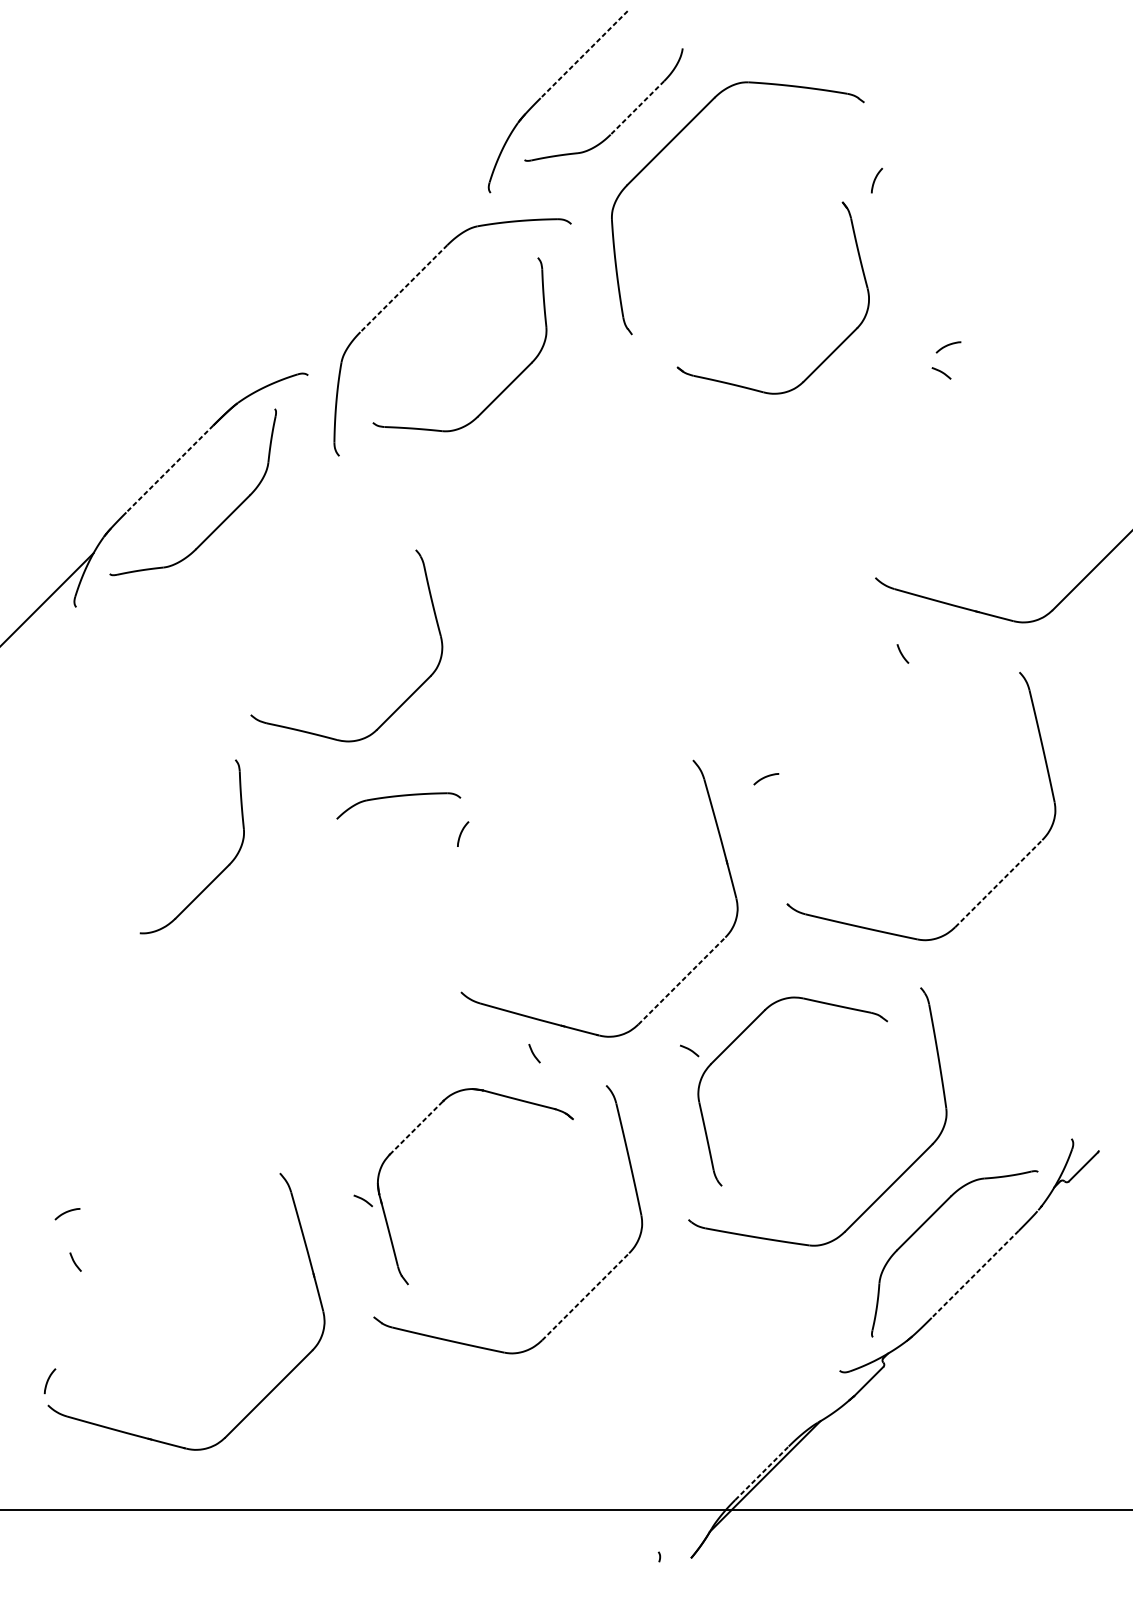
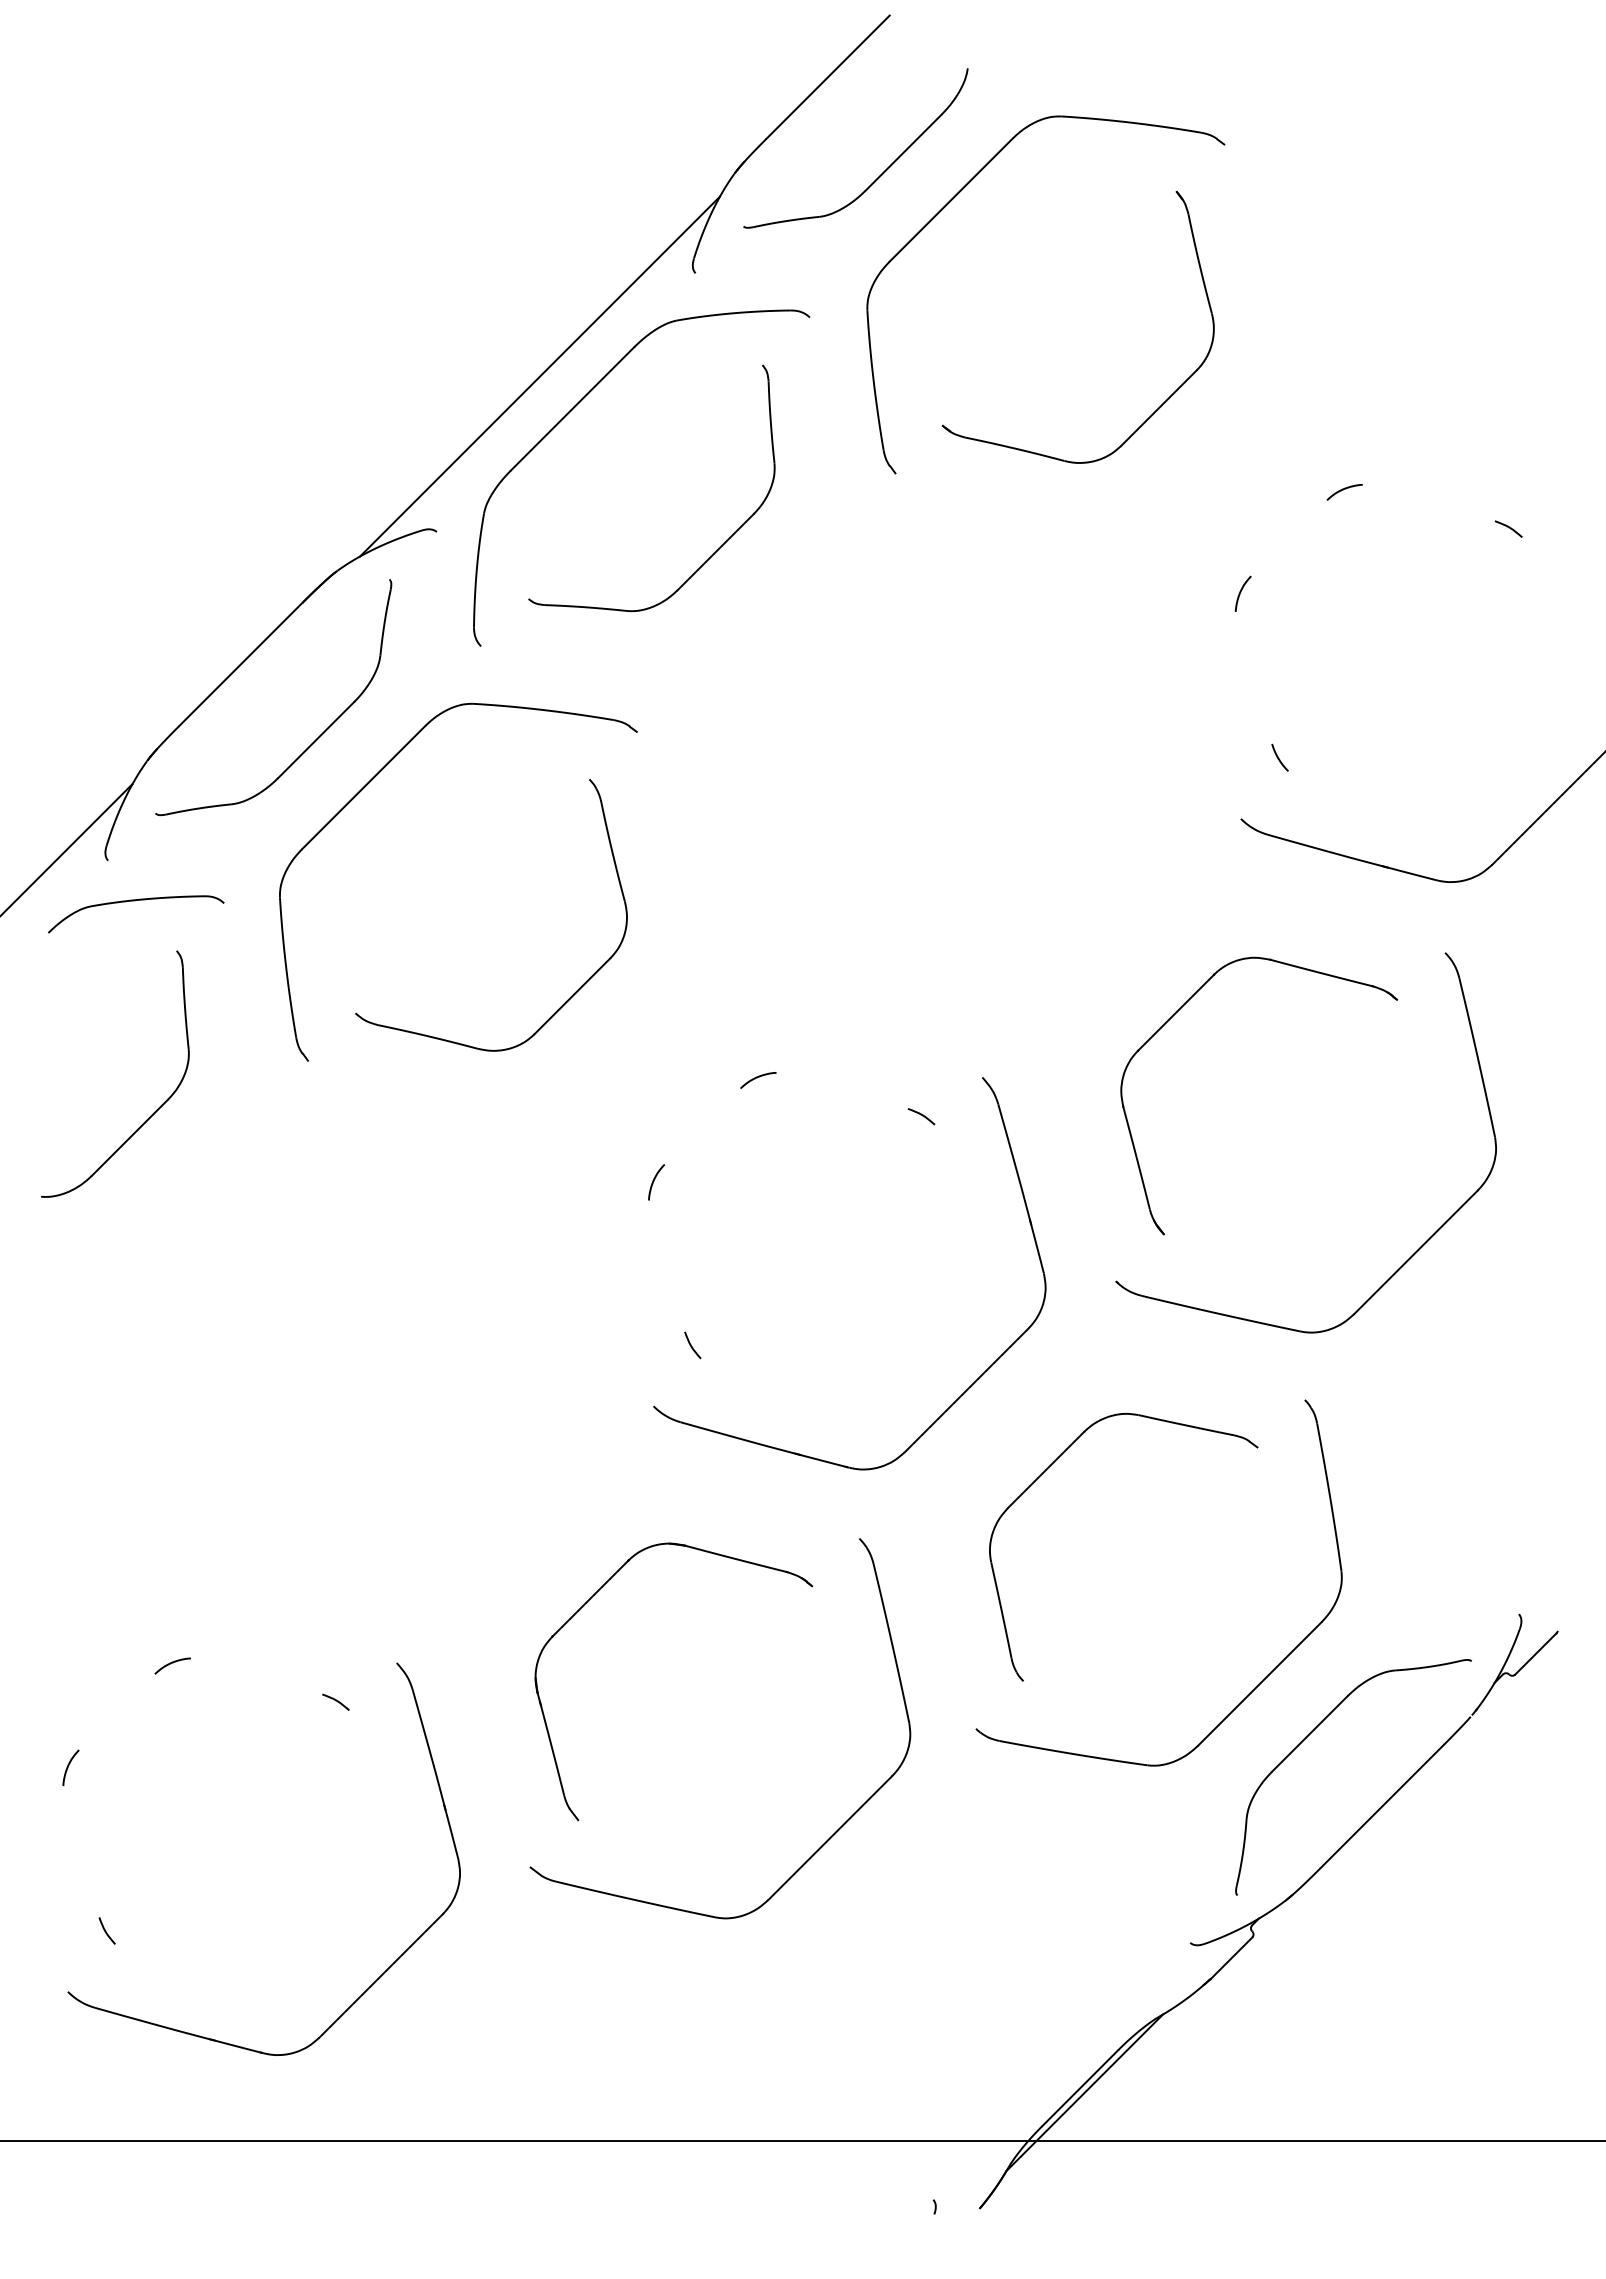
line: (583, 54) -> (827, 77), dashed -> solid
line: (637, 107) -> (903, 152), dashed -> solid
curve: (875, 179) -> (1241, 592), moved
line: (381, 265) -> (540, 376), added
line: (403, 289) -> (572, 409), dashed -> solid
part: (829, 354) -> (1158, 407), moved
curve: (941, 372) -> (1508, 527), moved
line: (169, 468) -> (240, 664), dashed -> solid
part: (257, 556) -> (364, 788), added
curve: (901, 653) -> (1278, 757), moved
part: (830, 714) -> (1177, 1012), added
curve: (765, 777) -> (757, 1078), moved
part: (398, 796) -> (135, 901), moved
part: (219, 873) -> (154, 1111), moved
line: (999, 883) -> (1416, 1252), dashed -> solid
line: (681, 981) -> (966, 1390), dashed -> solid
curve: (689, 1050) -> (921, 1115), moved
curve: (533, 1053) -> (691, 1345), moved
line: (416, 1127) -> (590, 1598), dashed -> solid
curve: (362, 1200) -> (335, 1701), moved
curve: (67, 1212) -> (172, 1663), moved
curve: (74, 1261) -> (105, 1930), moved
line: (975, 1274) -> (1382, 1806), dashed -> solid
line: (585, 1296) -> (830, 1837), dashed -> solid
curve: (48, 1381) -> (68, 1767), moved
line: (762, 1473) -> (1080, 2088), dashed -> solid

